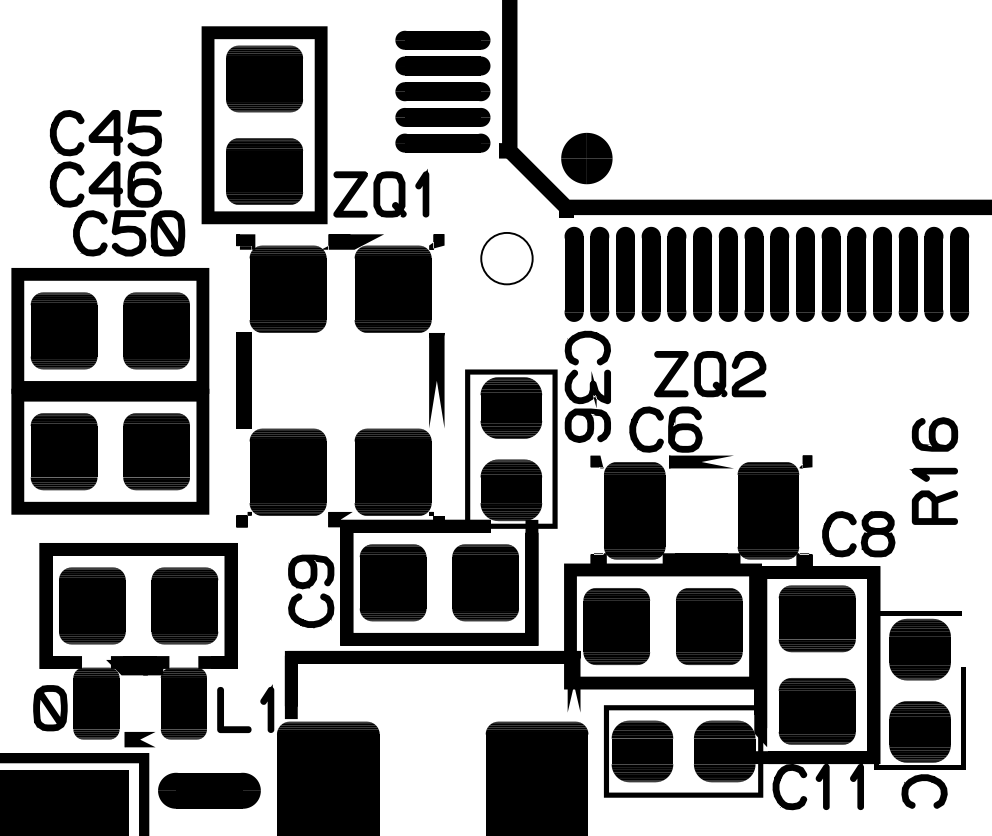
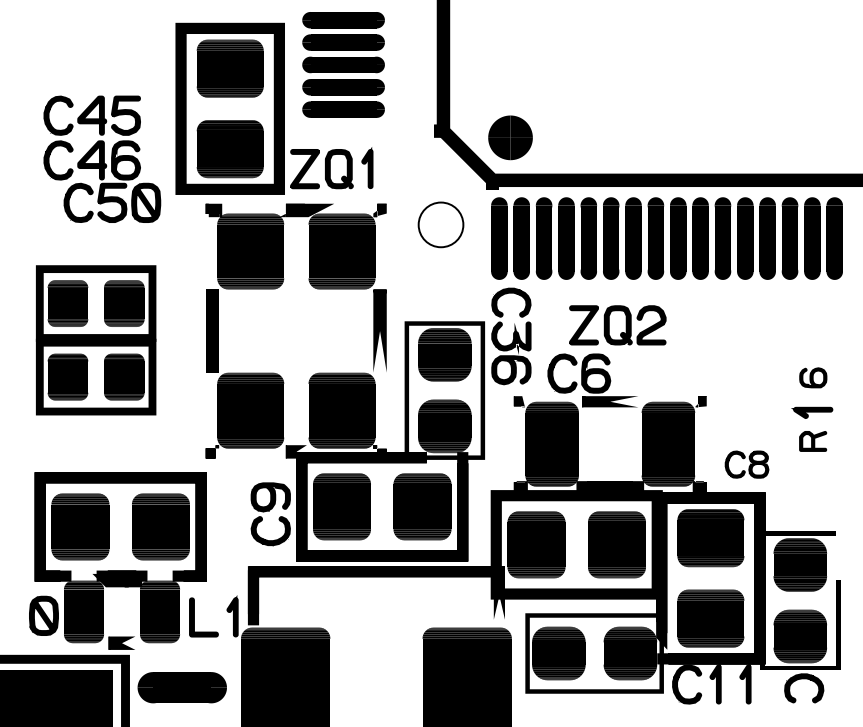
part: (442, 91) -> (343, 64), moved
part: (110, 391) -> (96, 340), size x0.7
part: (934, 434) -> (812, 377), size x0.7
part: (934, 507) -> (812, 441), size x0.7
part: (858, 534) -> (746, 464), size x0.7

